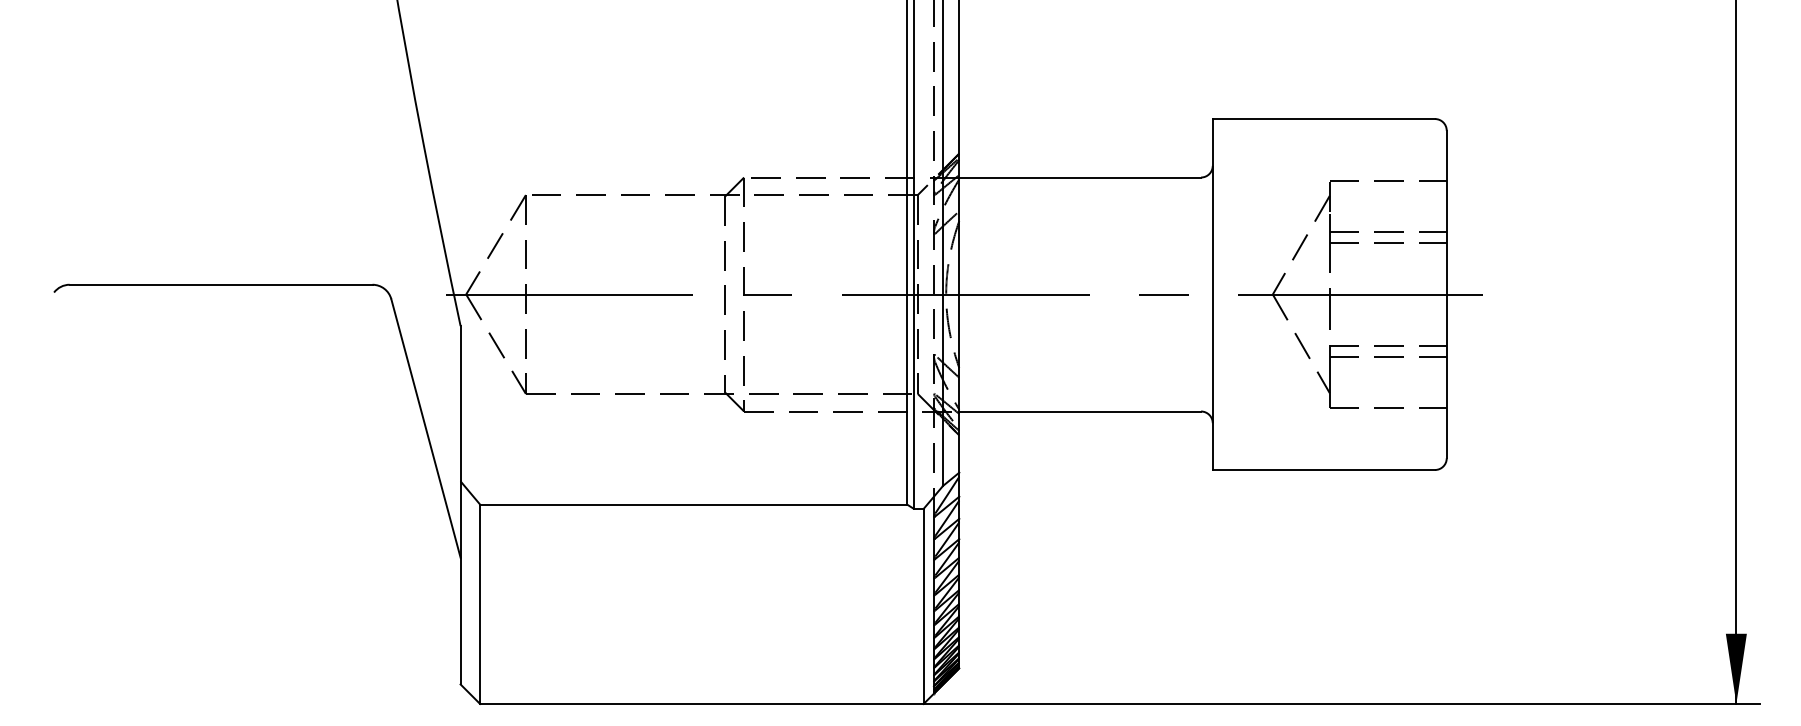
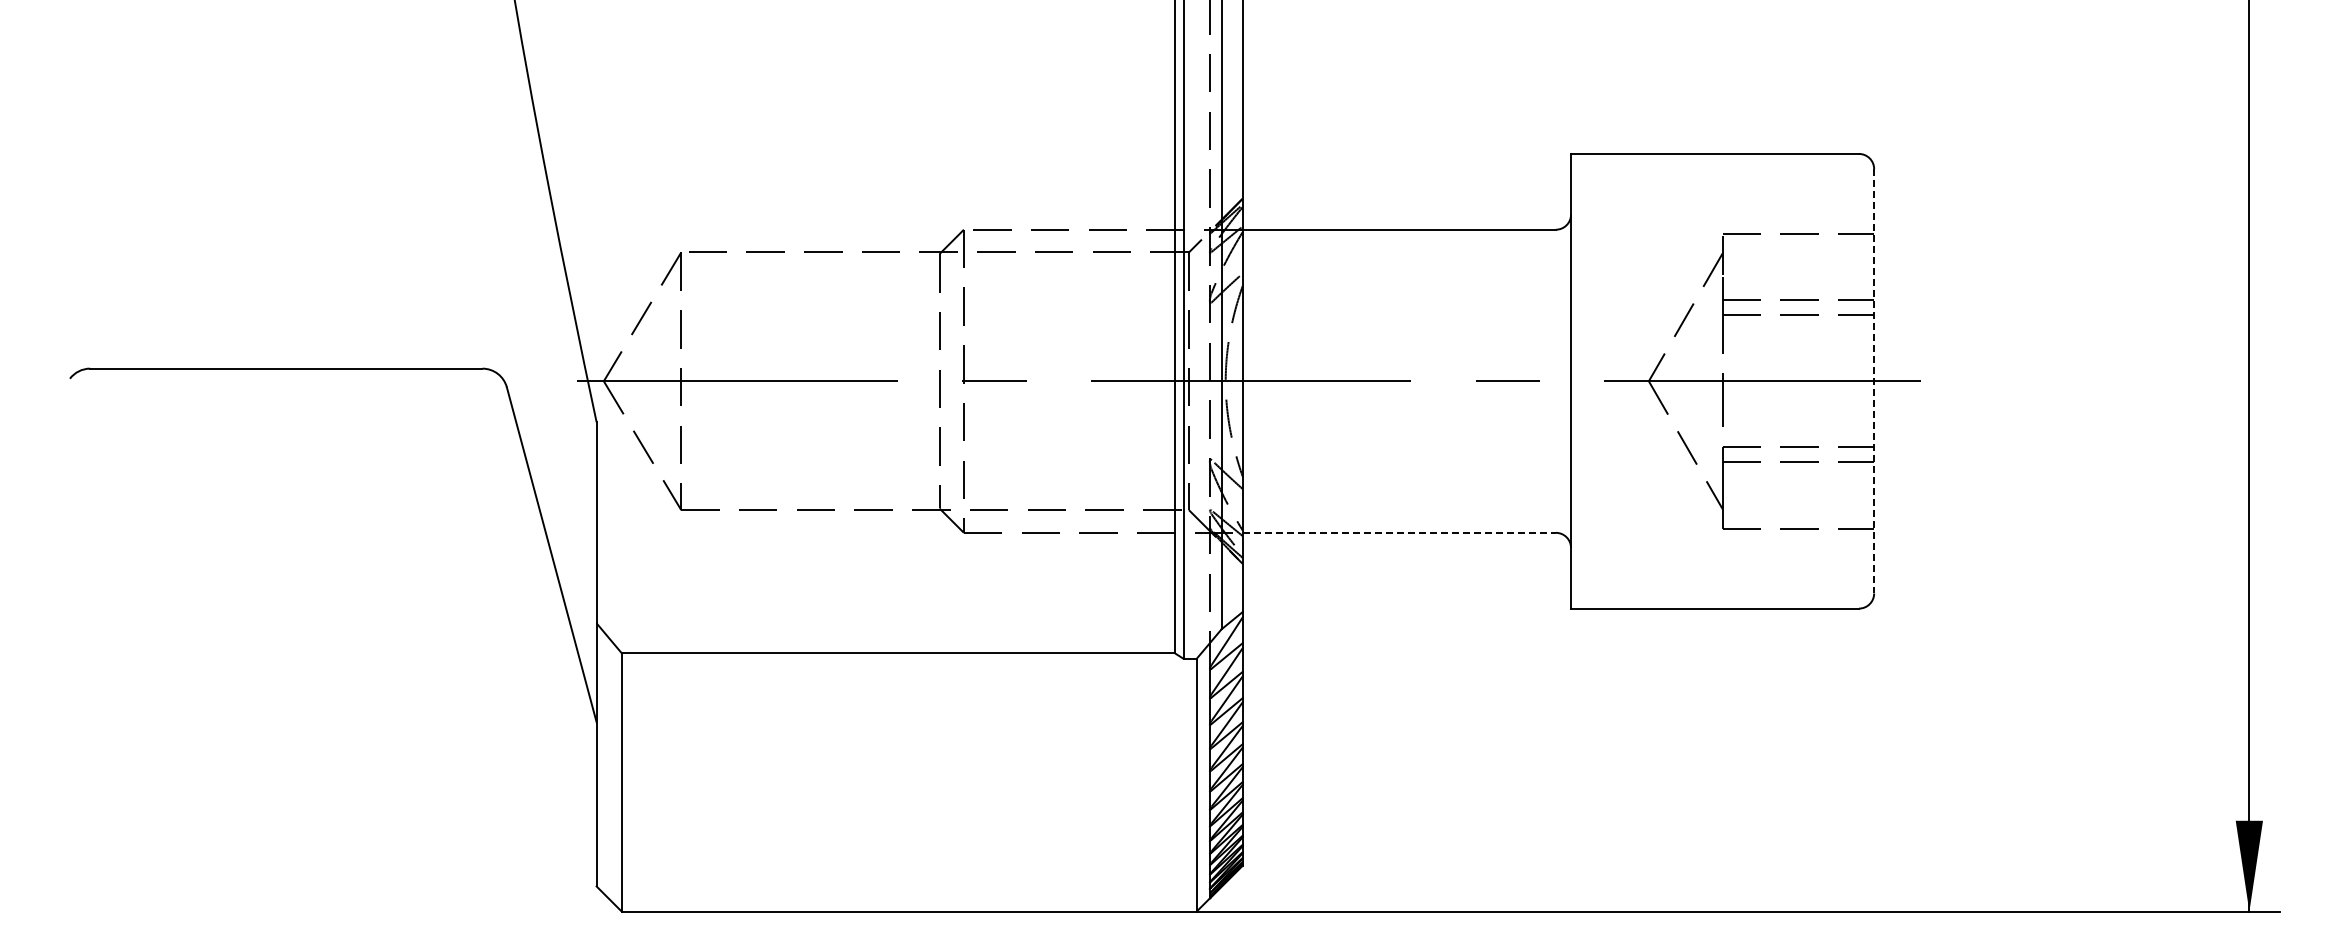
line: (1447, 294) -> (1874, 381), solid -> dashed
line: (1080, 411) -> (1399, 532), solid -> dashed

